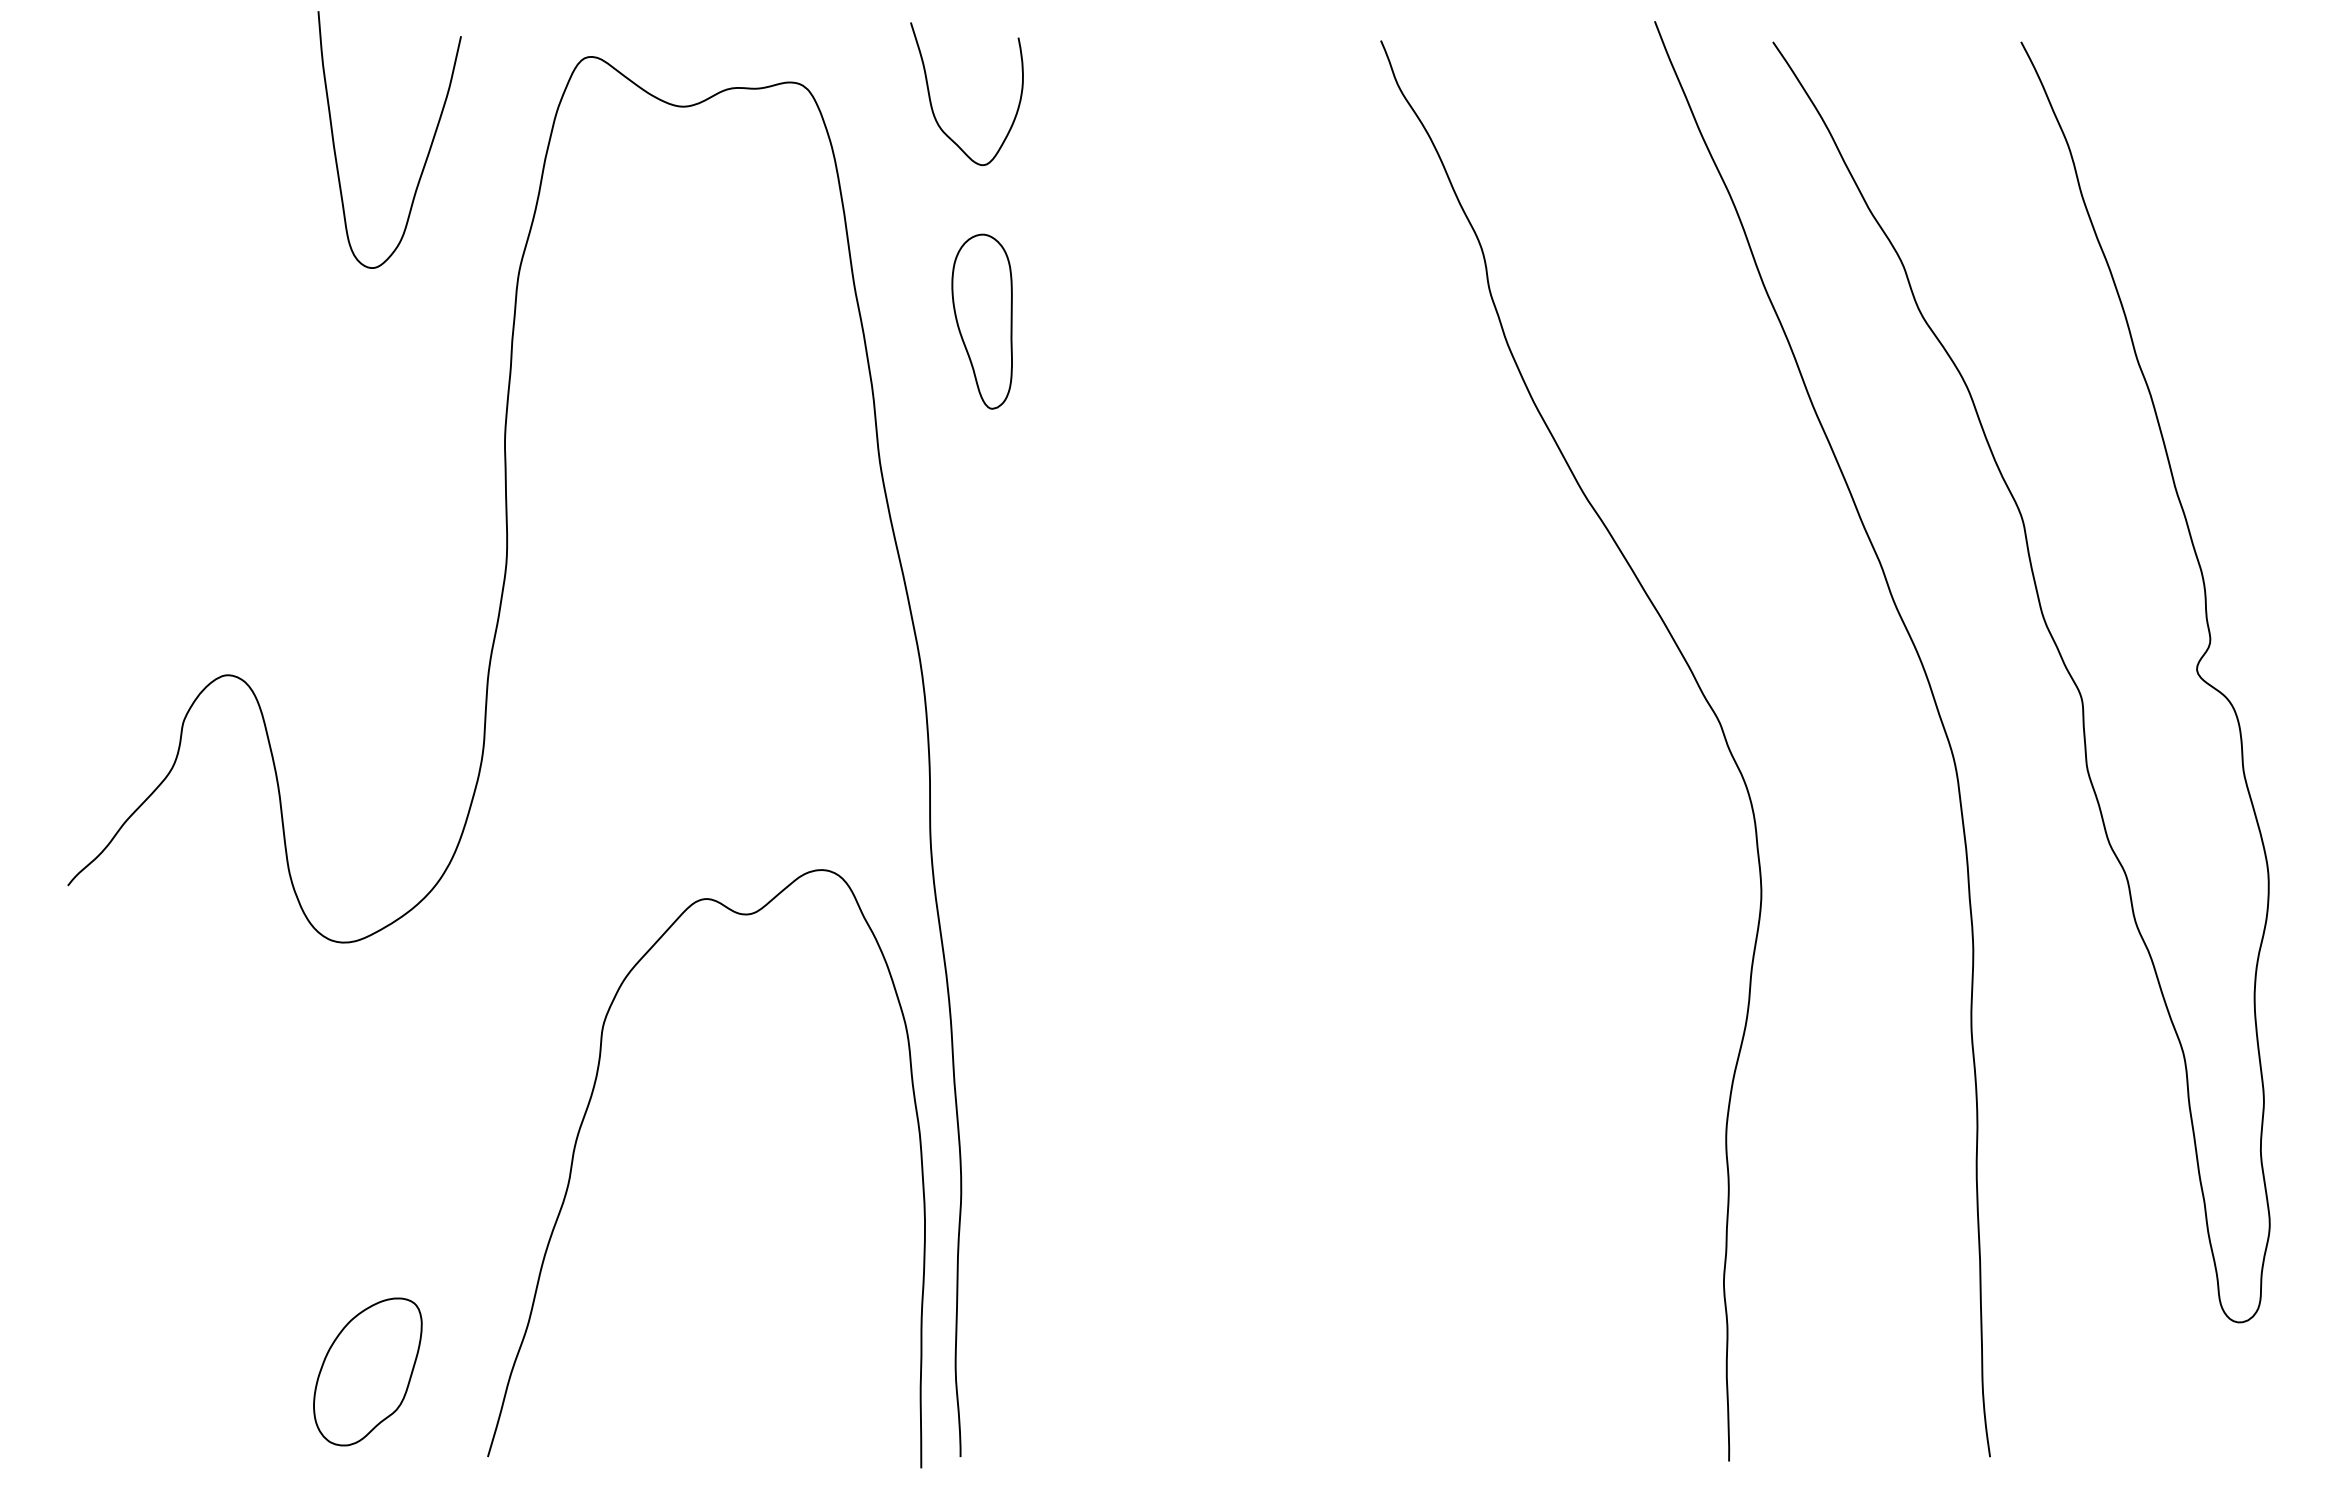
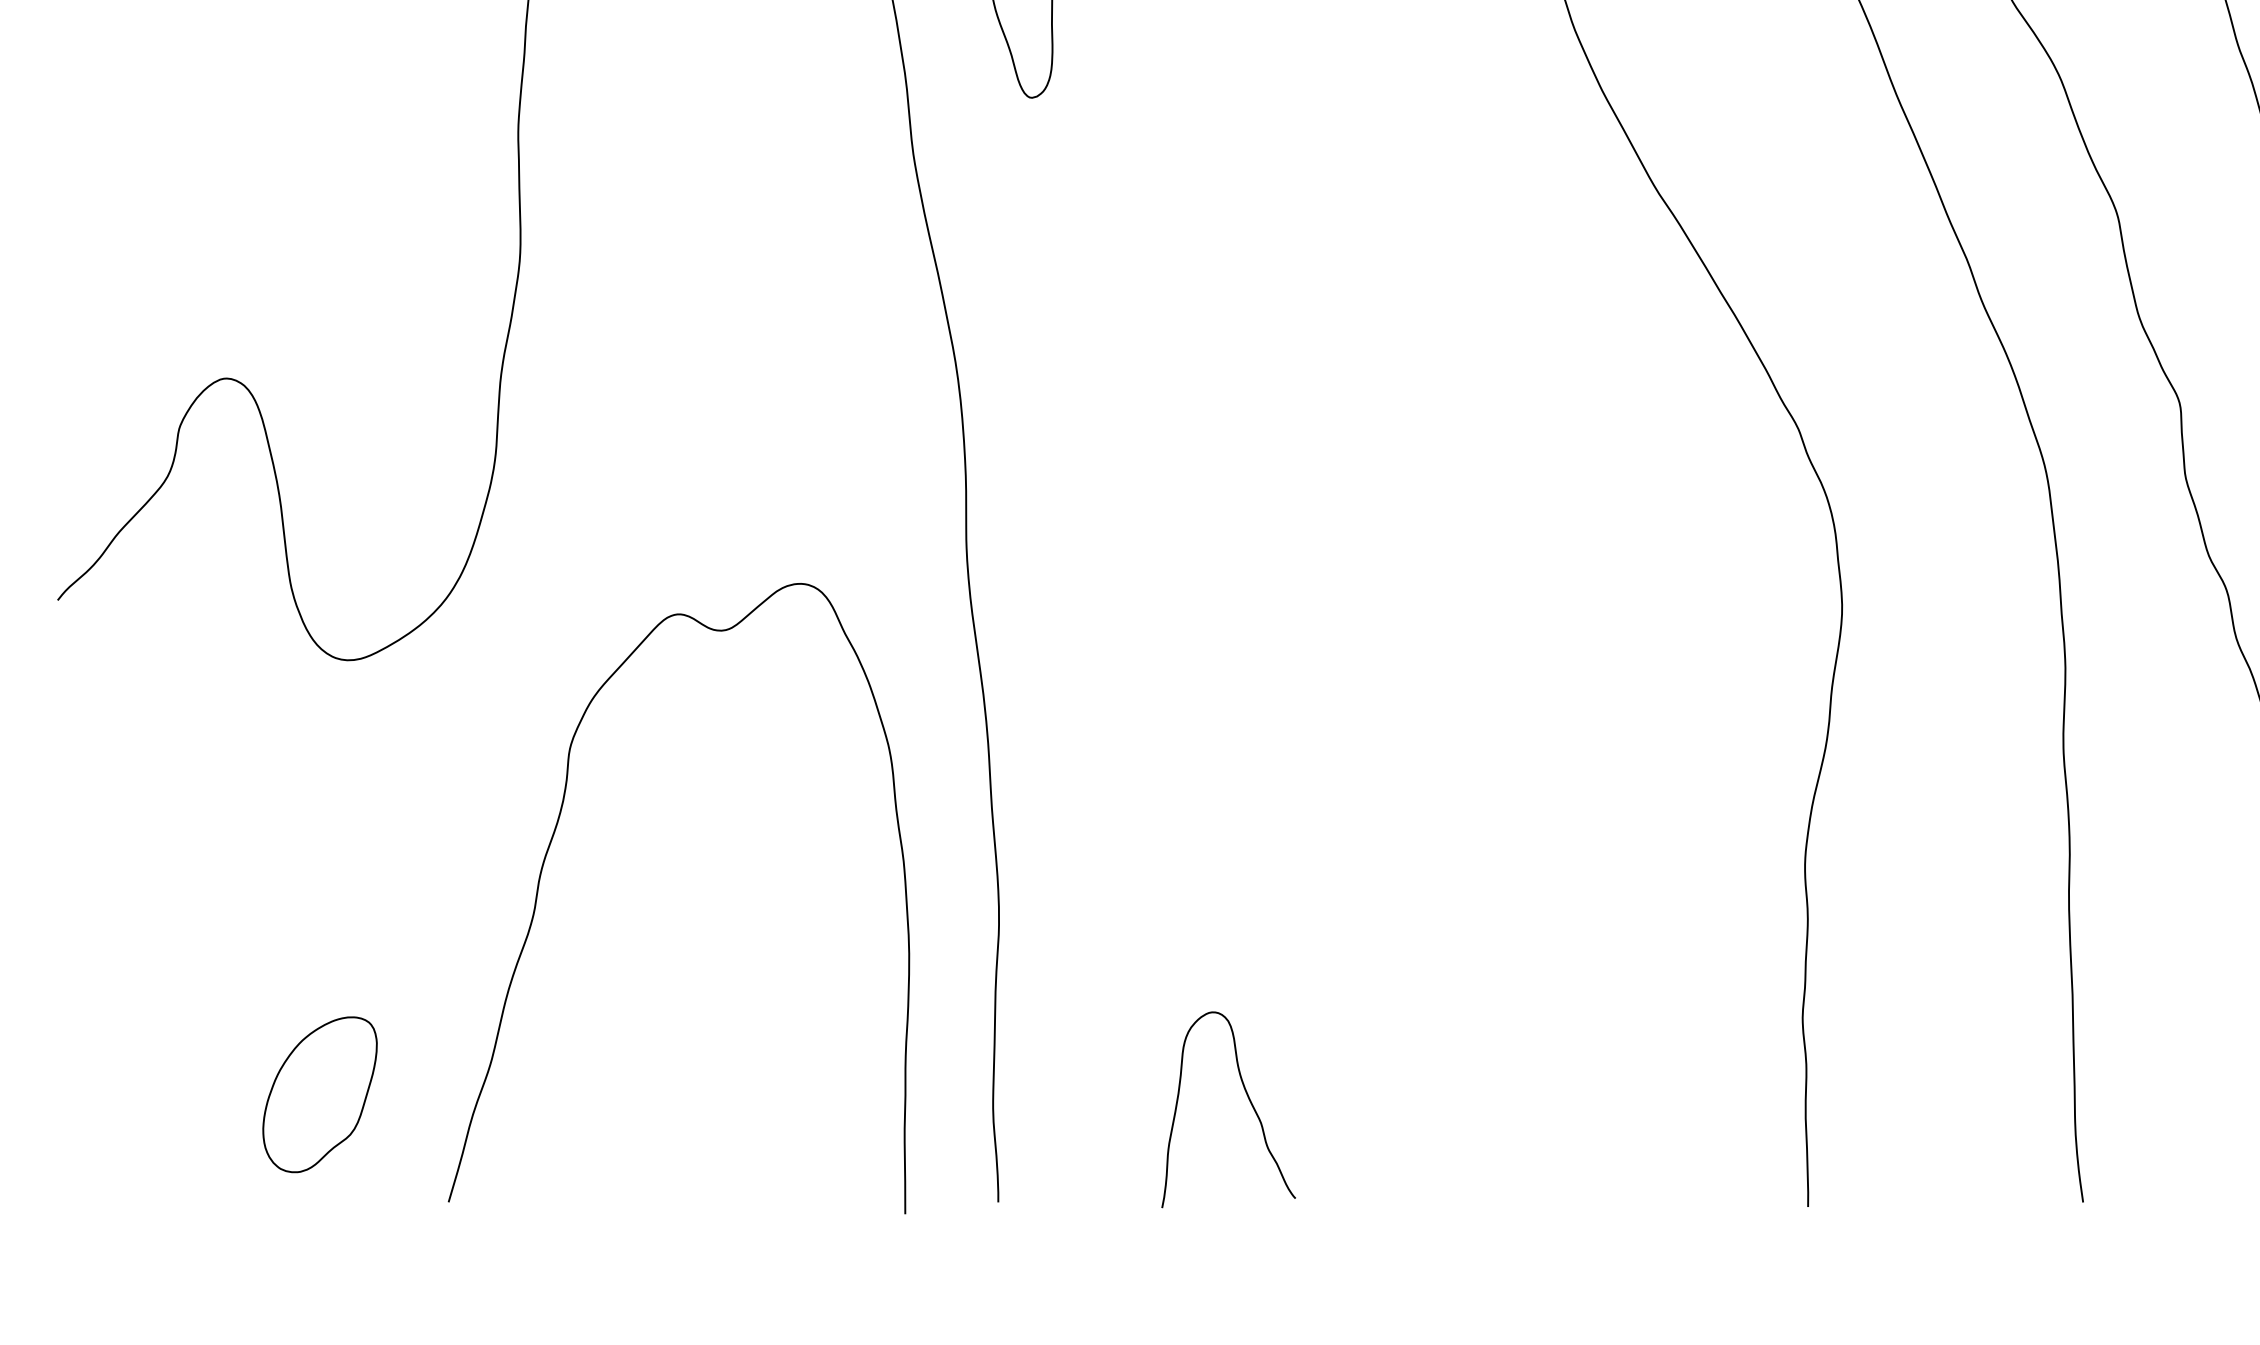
curve: (583, 1122) -> (549, 849), moved
curve: (1197, 1358) -> (1247, 1098), added
part: (367, 1371) -> (319, 1094), moved

